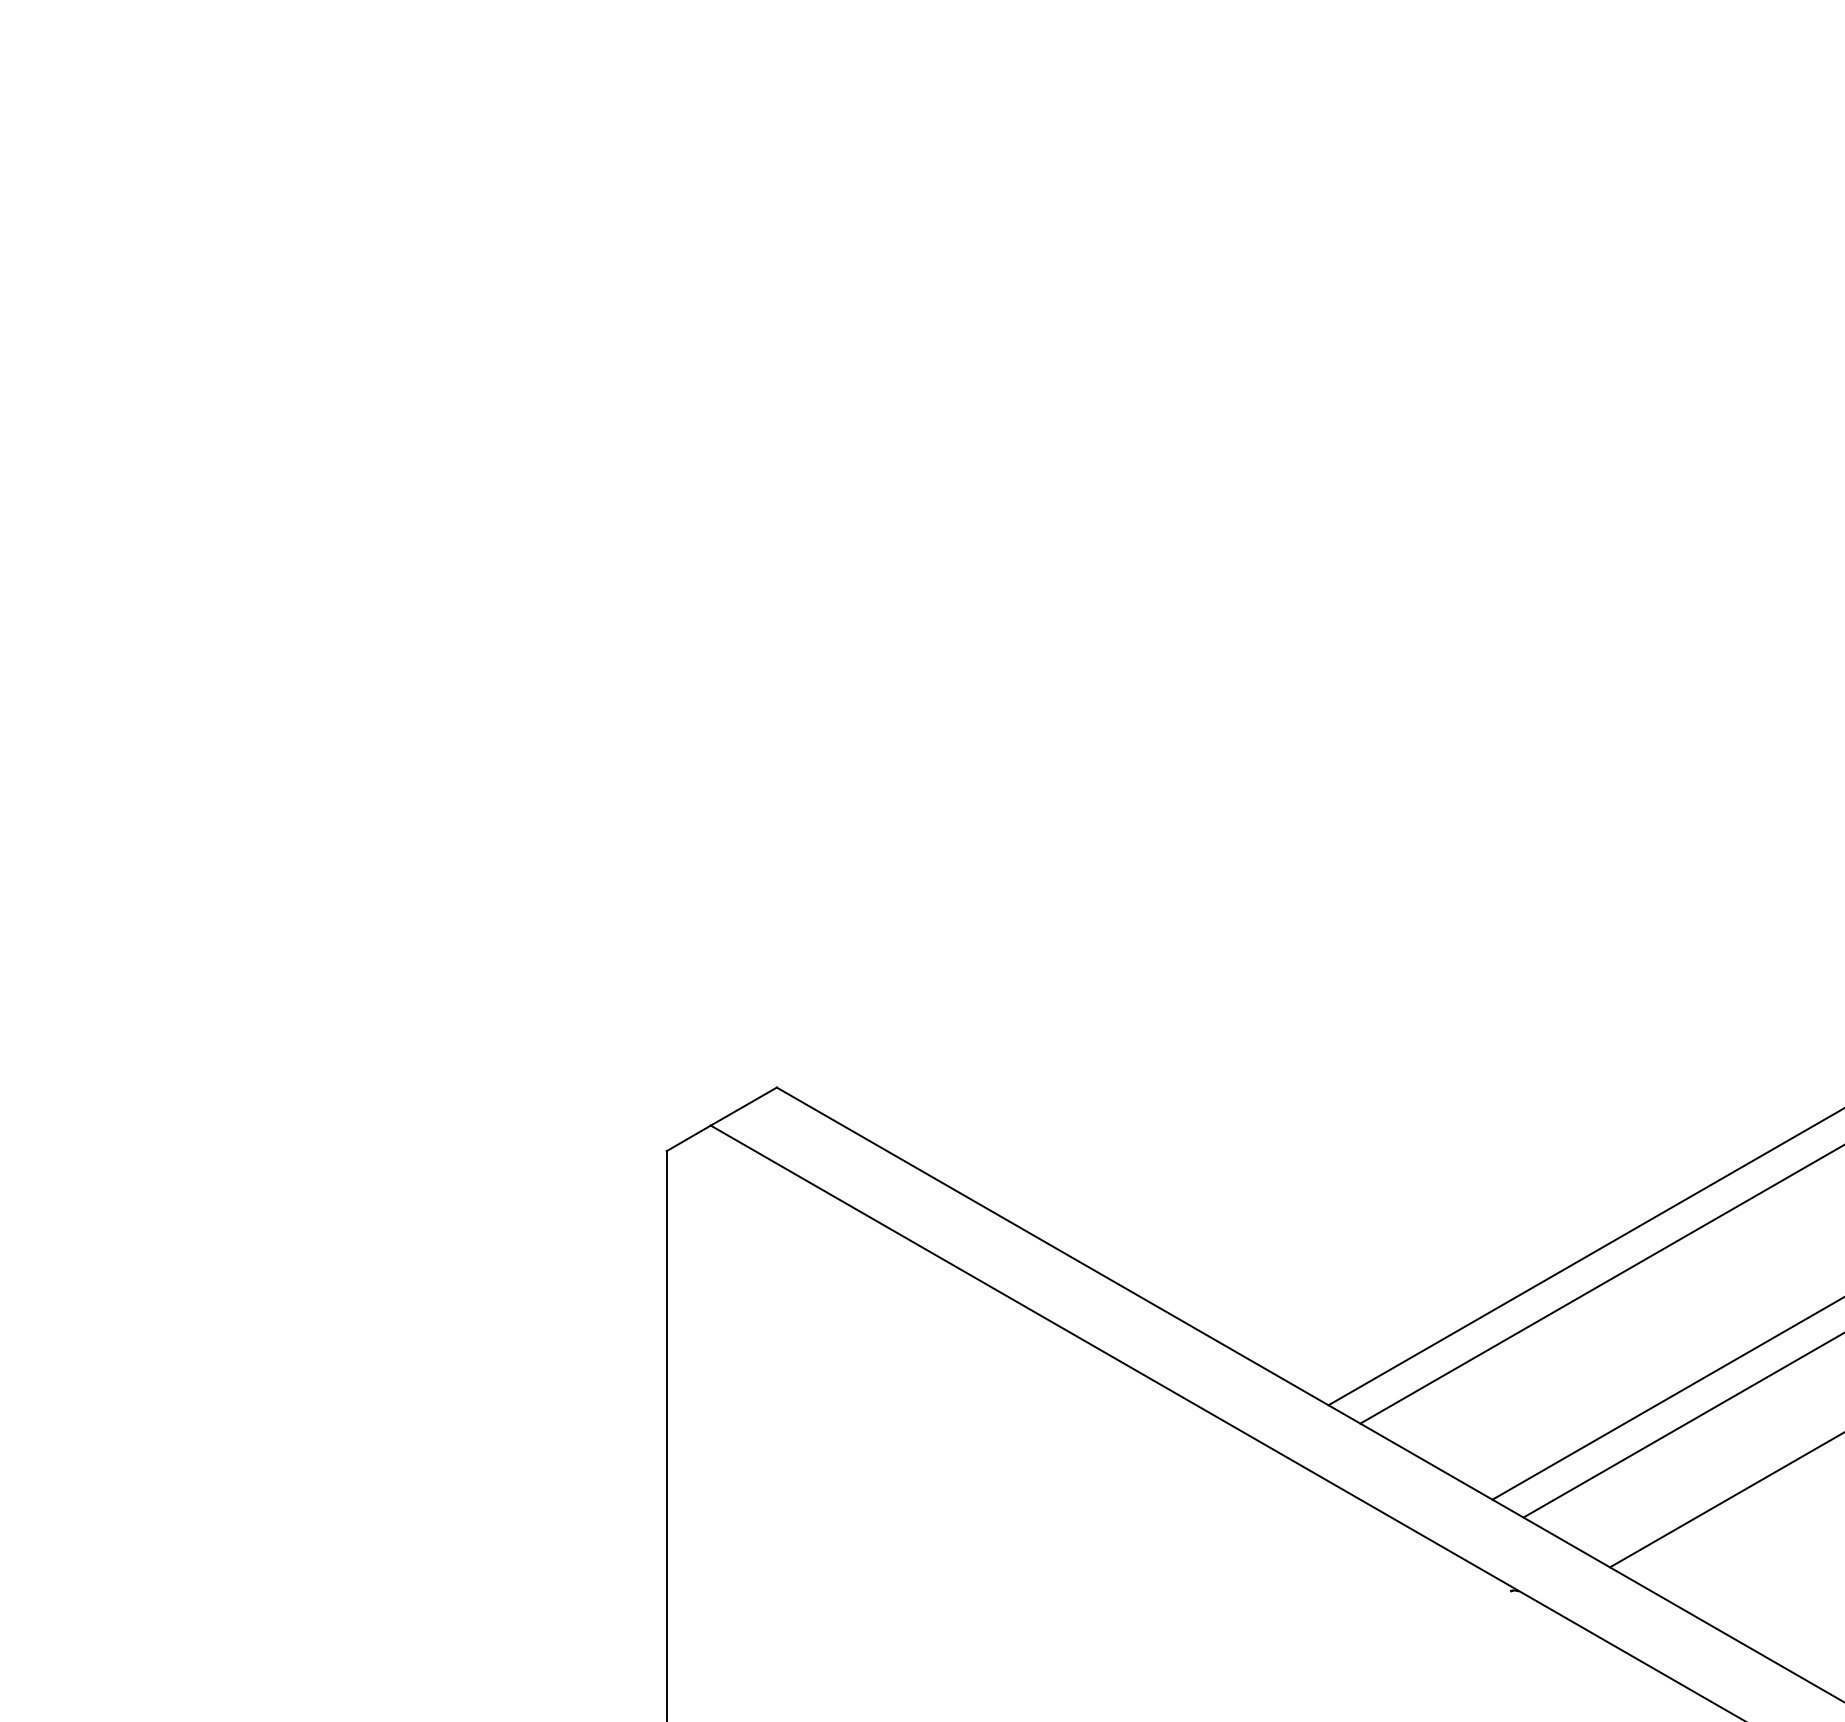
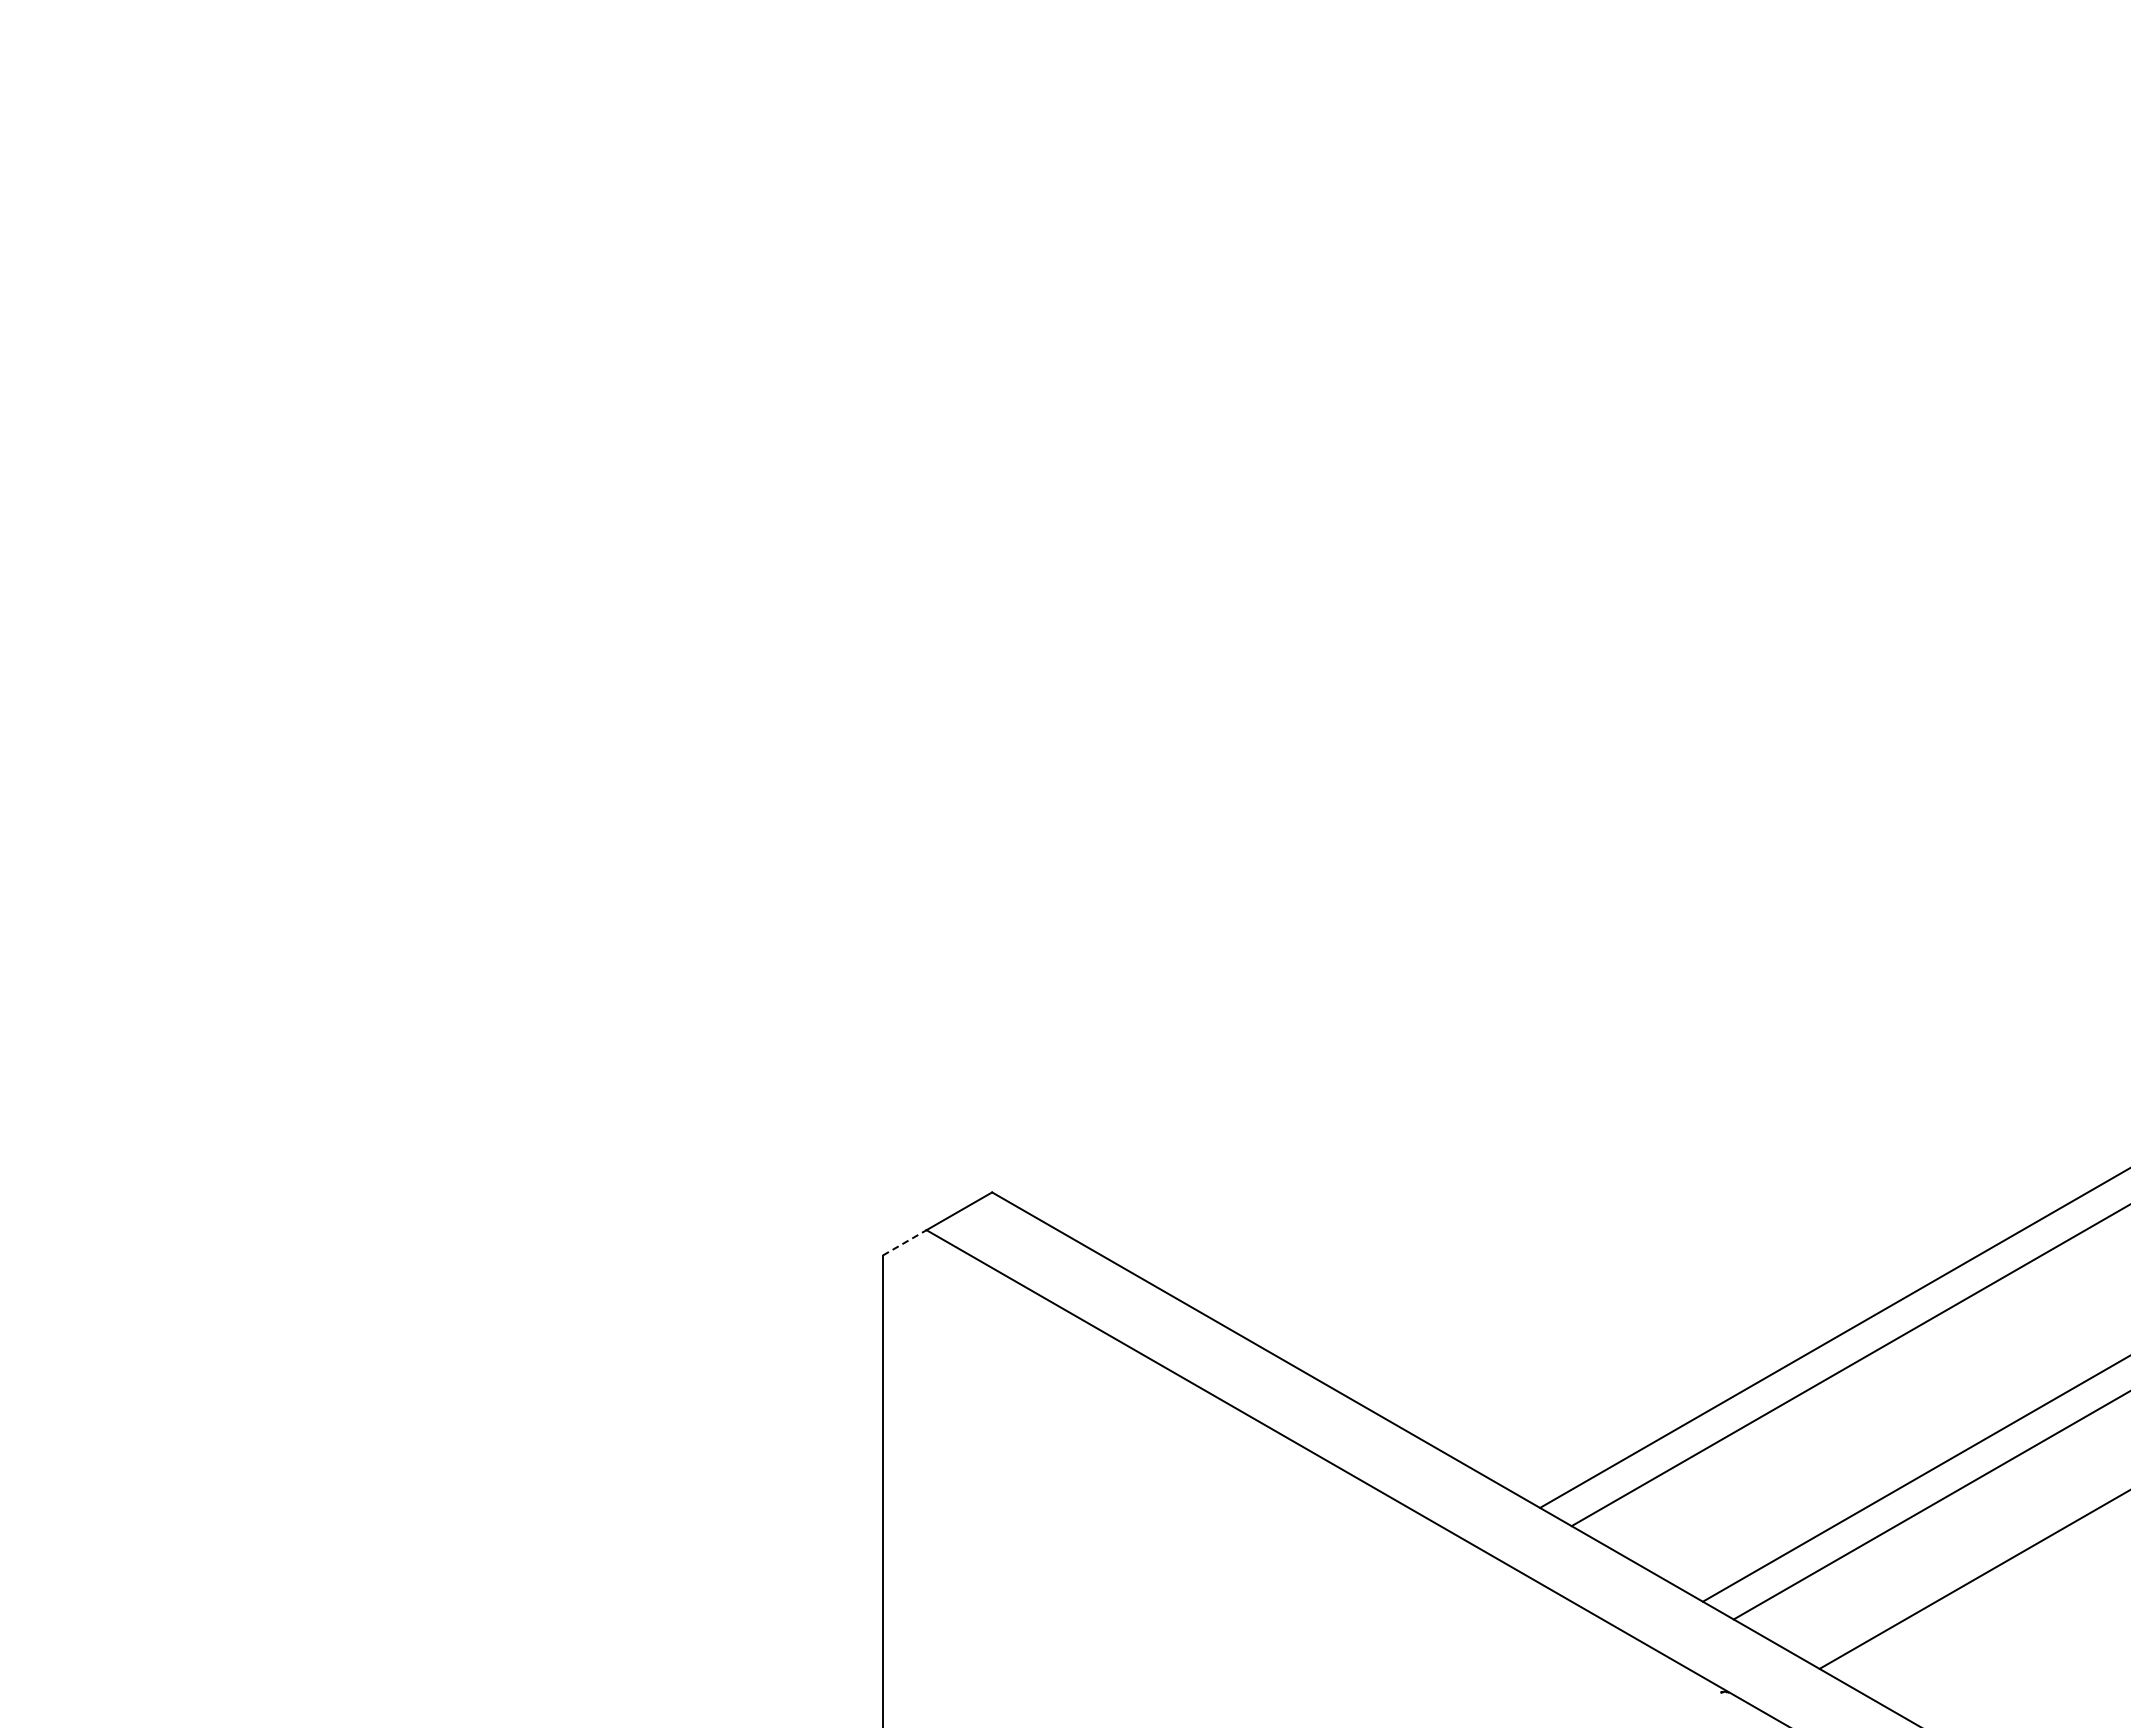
line: (689, 1138) -> (905, 1242), solid -> dashed

